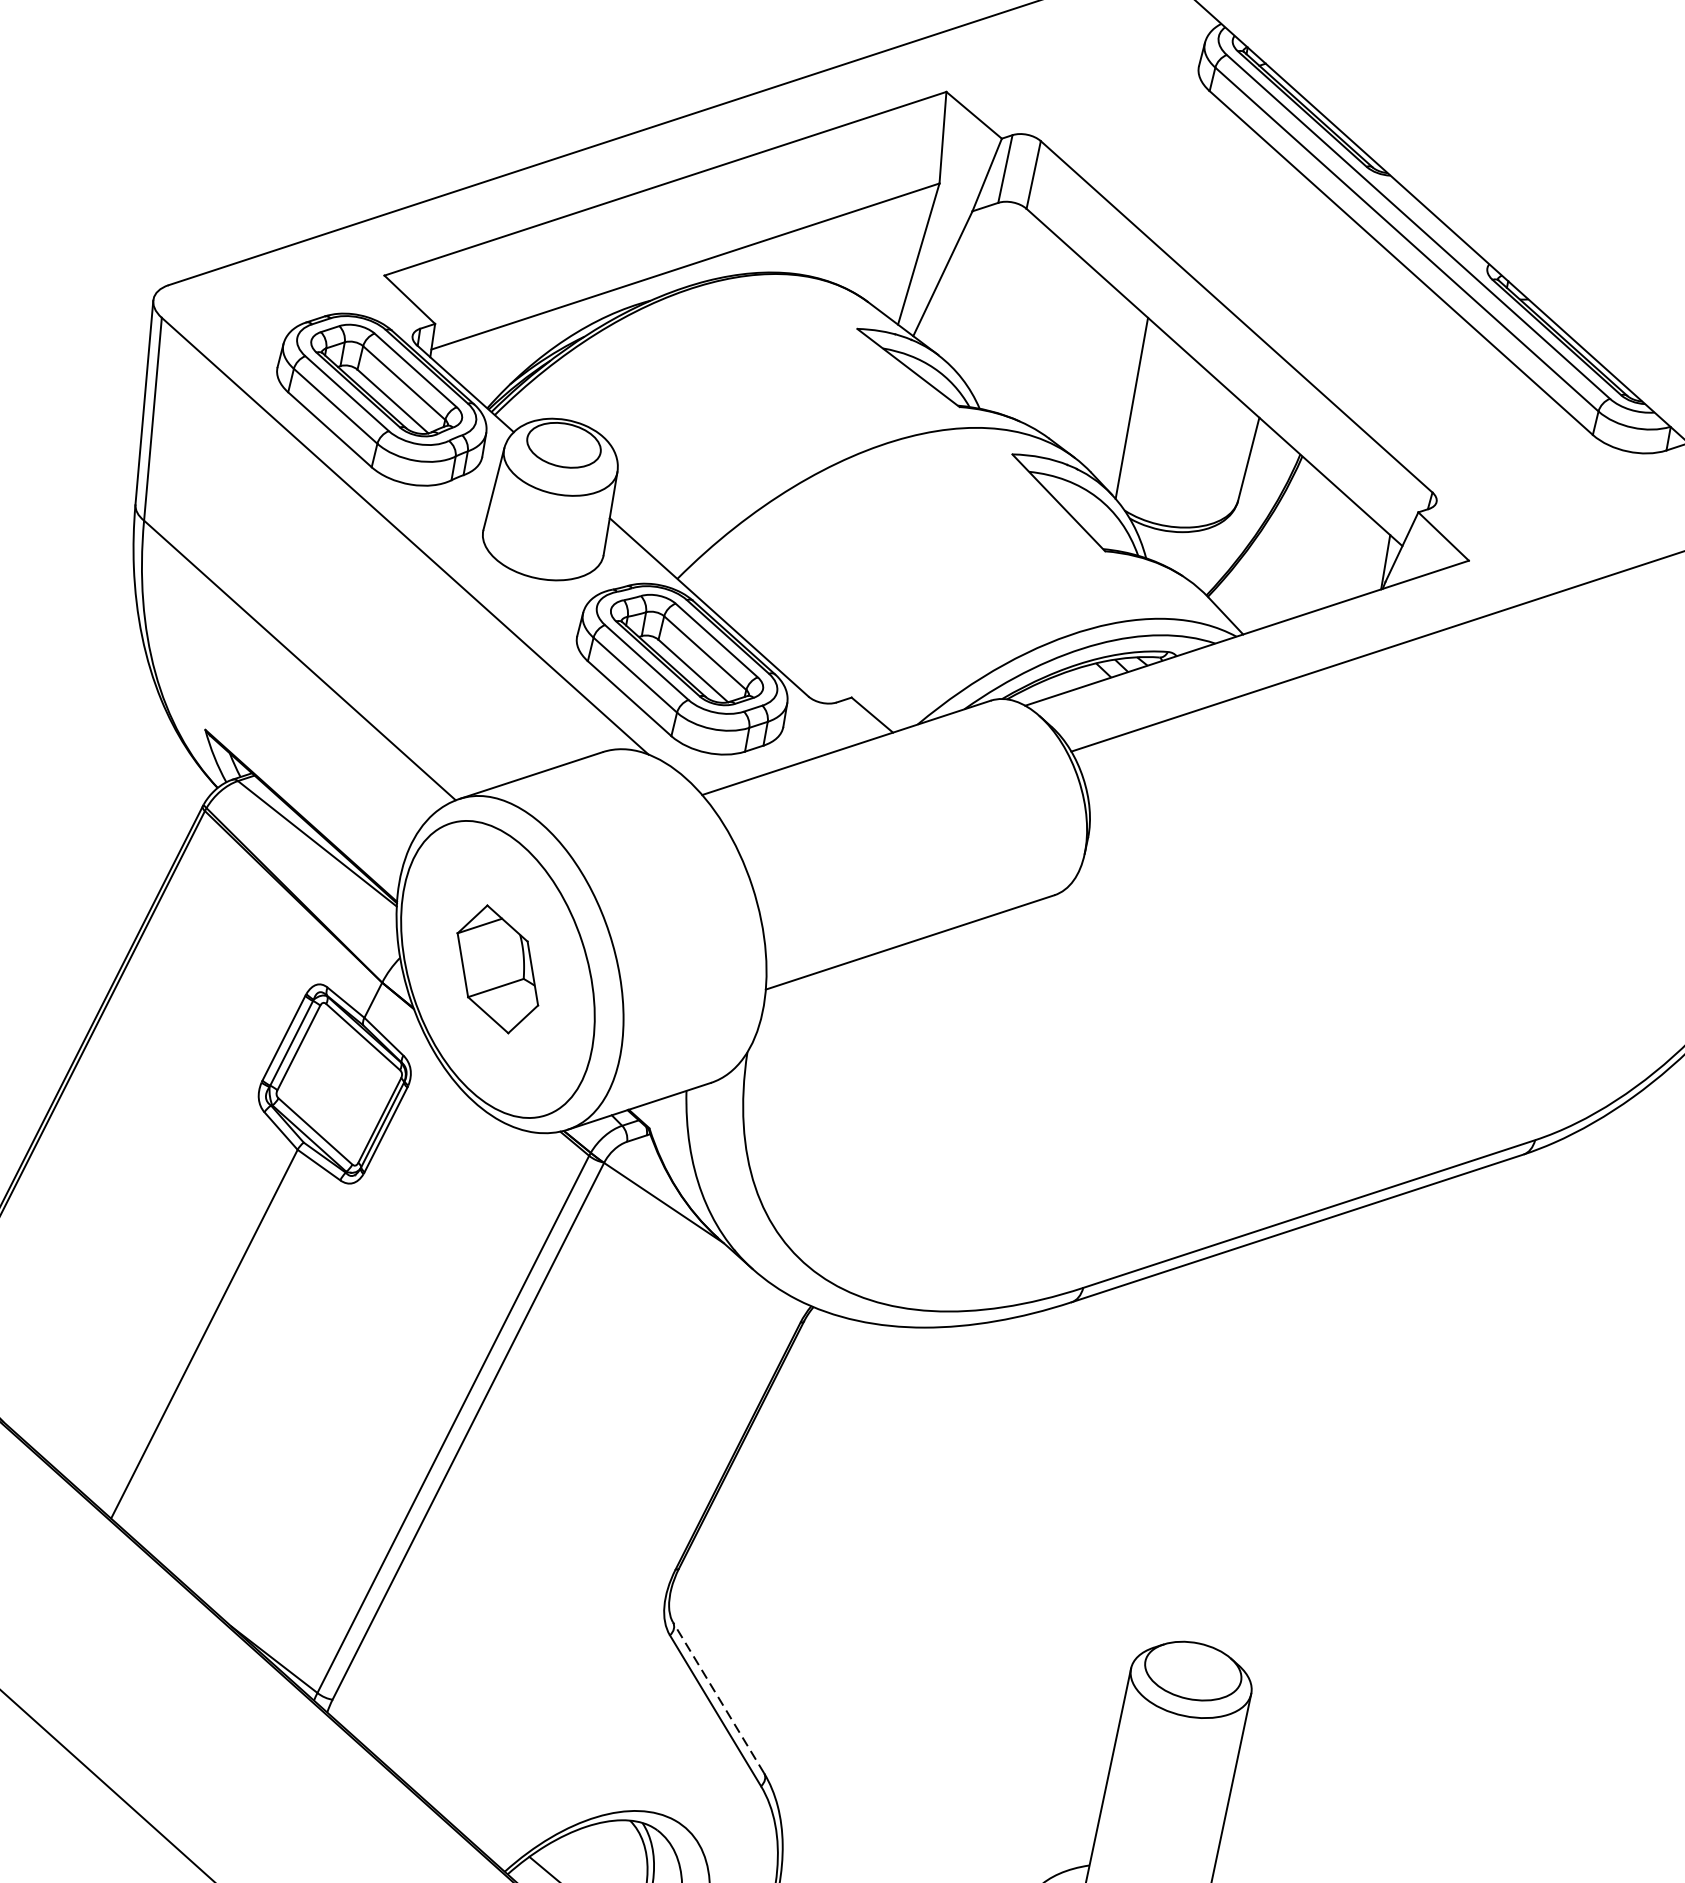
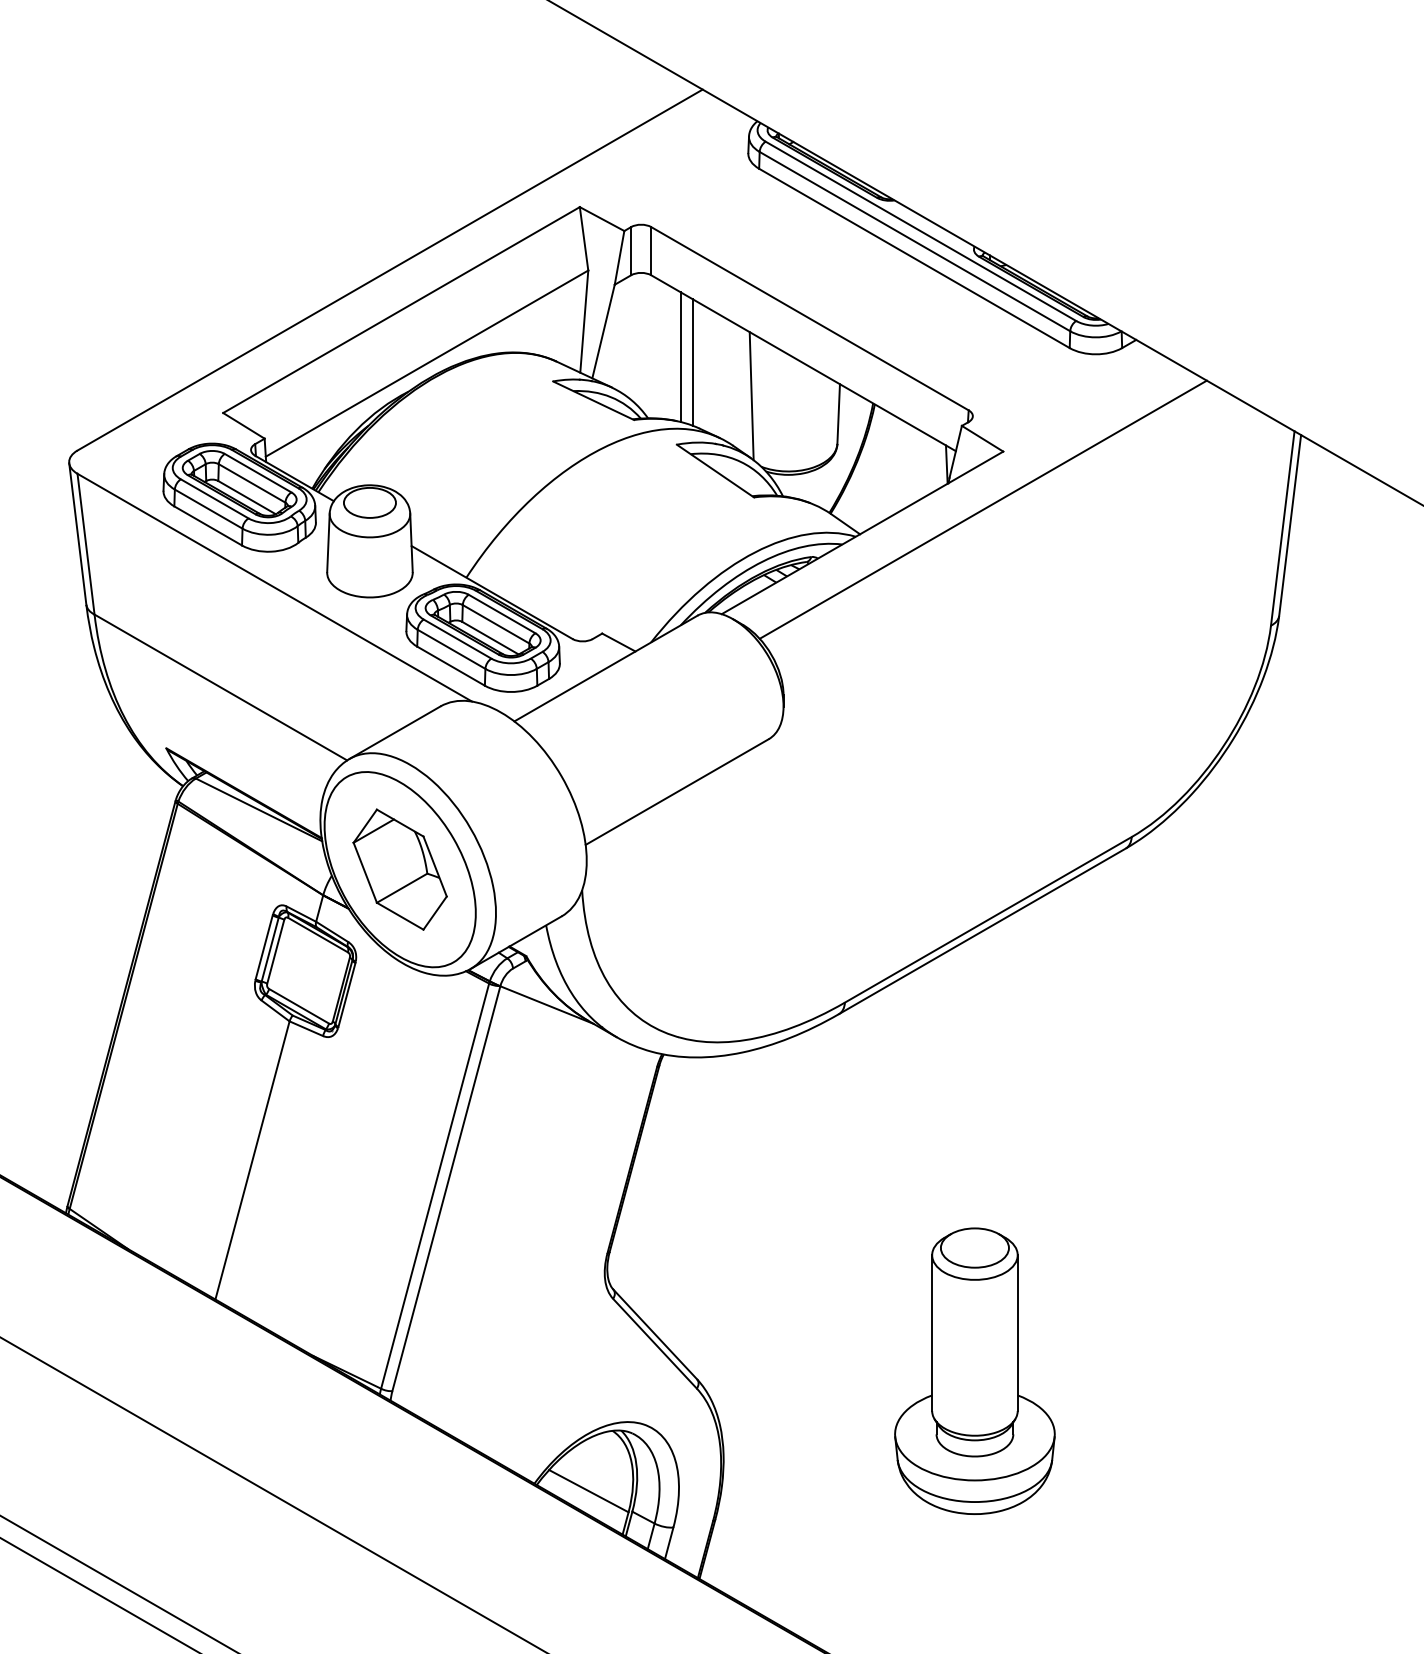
line: (1043, 331) -> (680, 356), added
line: (1058, 343) -> (692, 362), added
part: (497, 969) -> (399, 869), size x1.43
line: (717, 1697) -> (654, 1334), dashed -> solid

